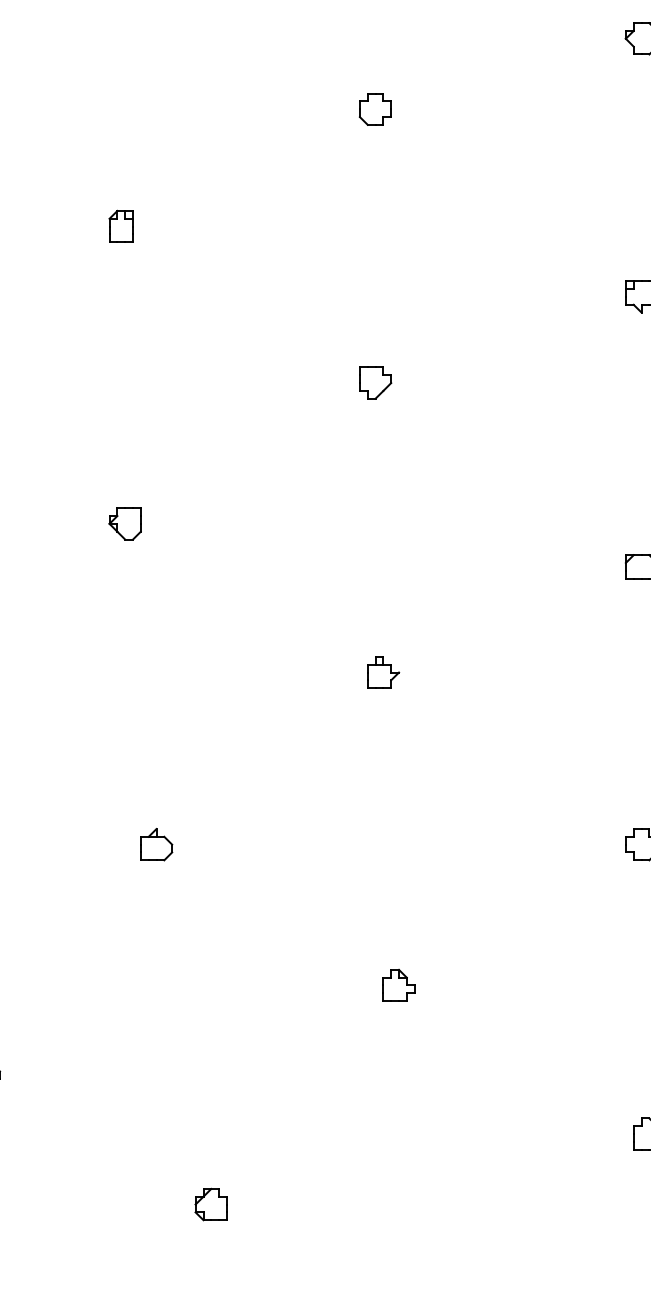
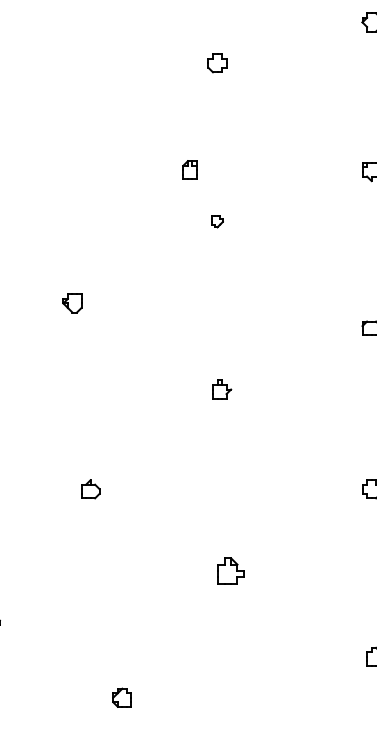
part: (120, 225) -> (189, 169), moved
part: (375, 382) -> (217, 221), size x0.6
part: (398, 984) -> (230, 570), size x1.4

